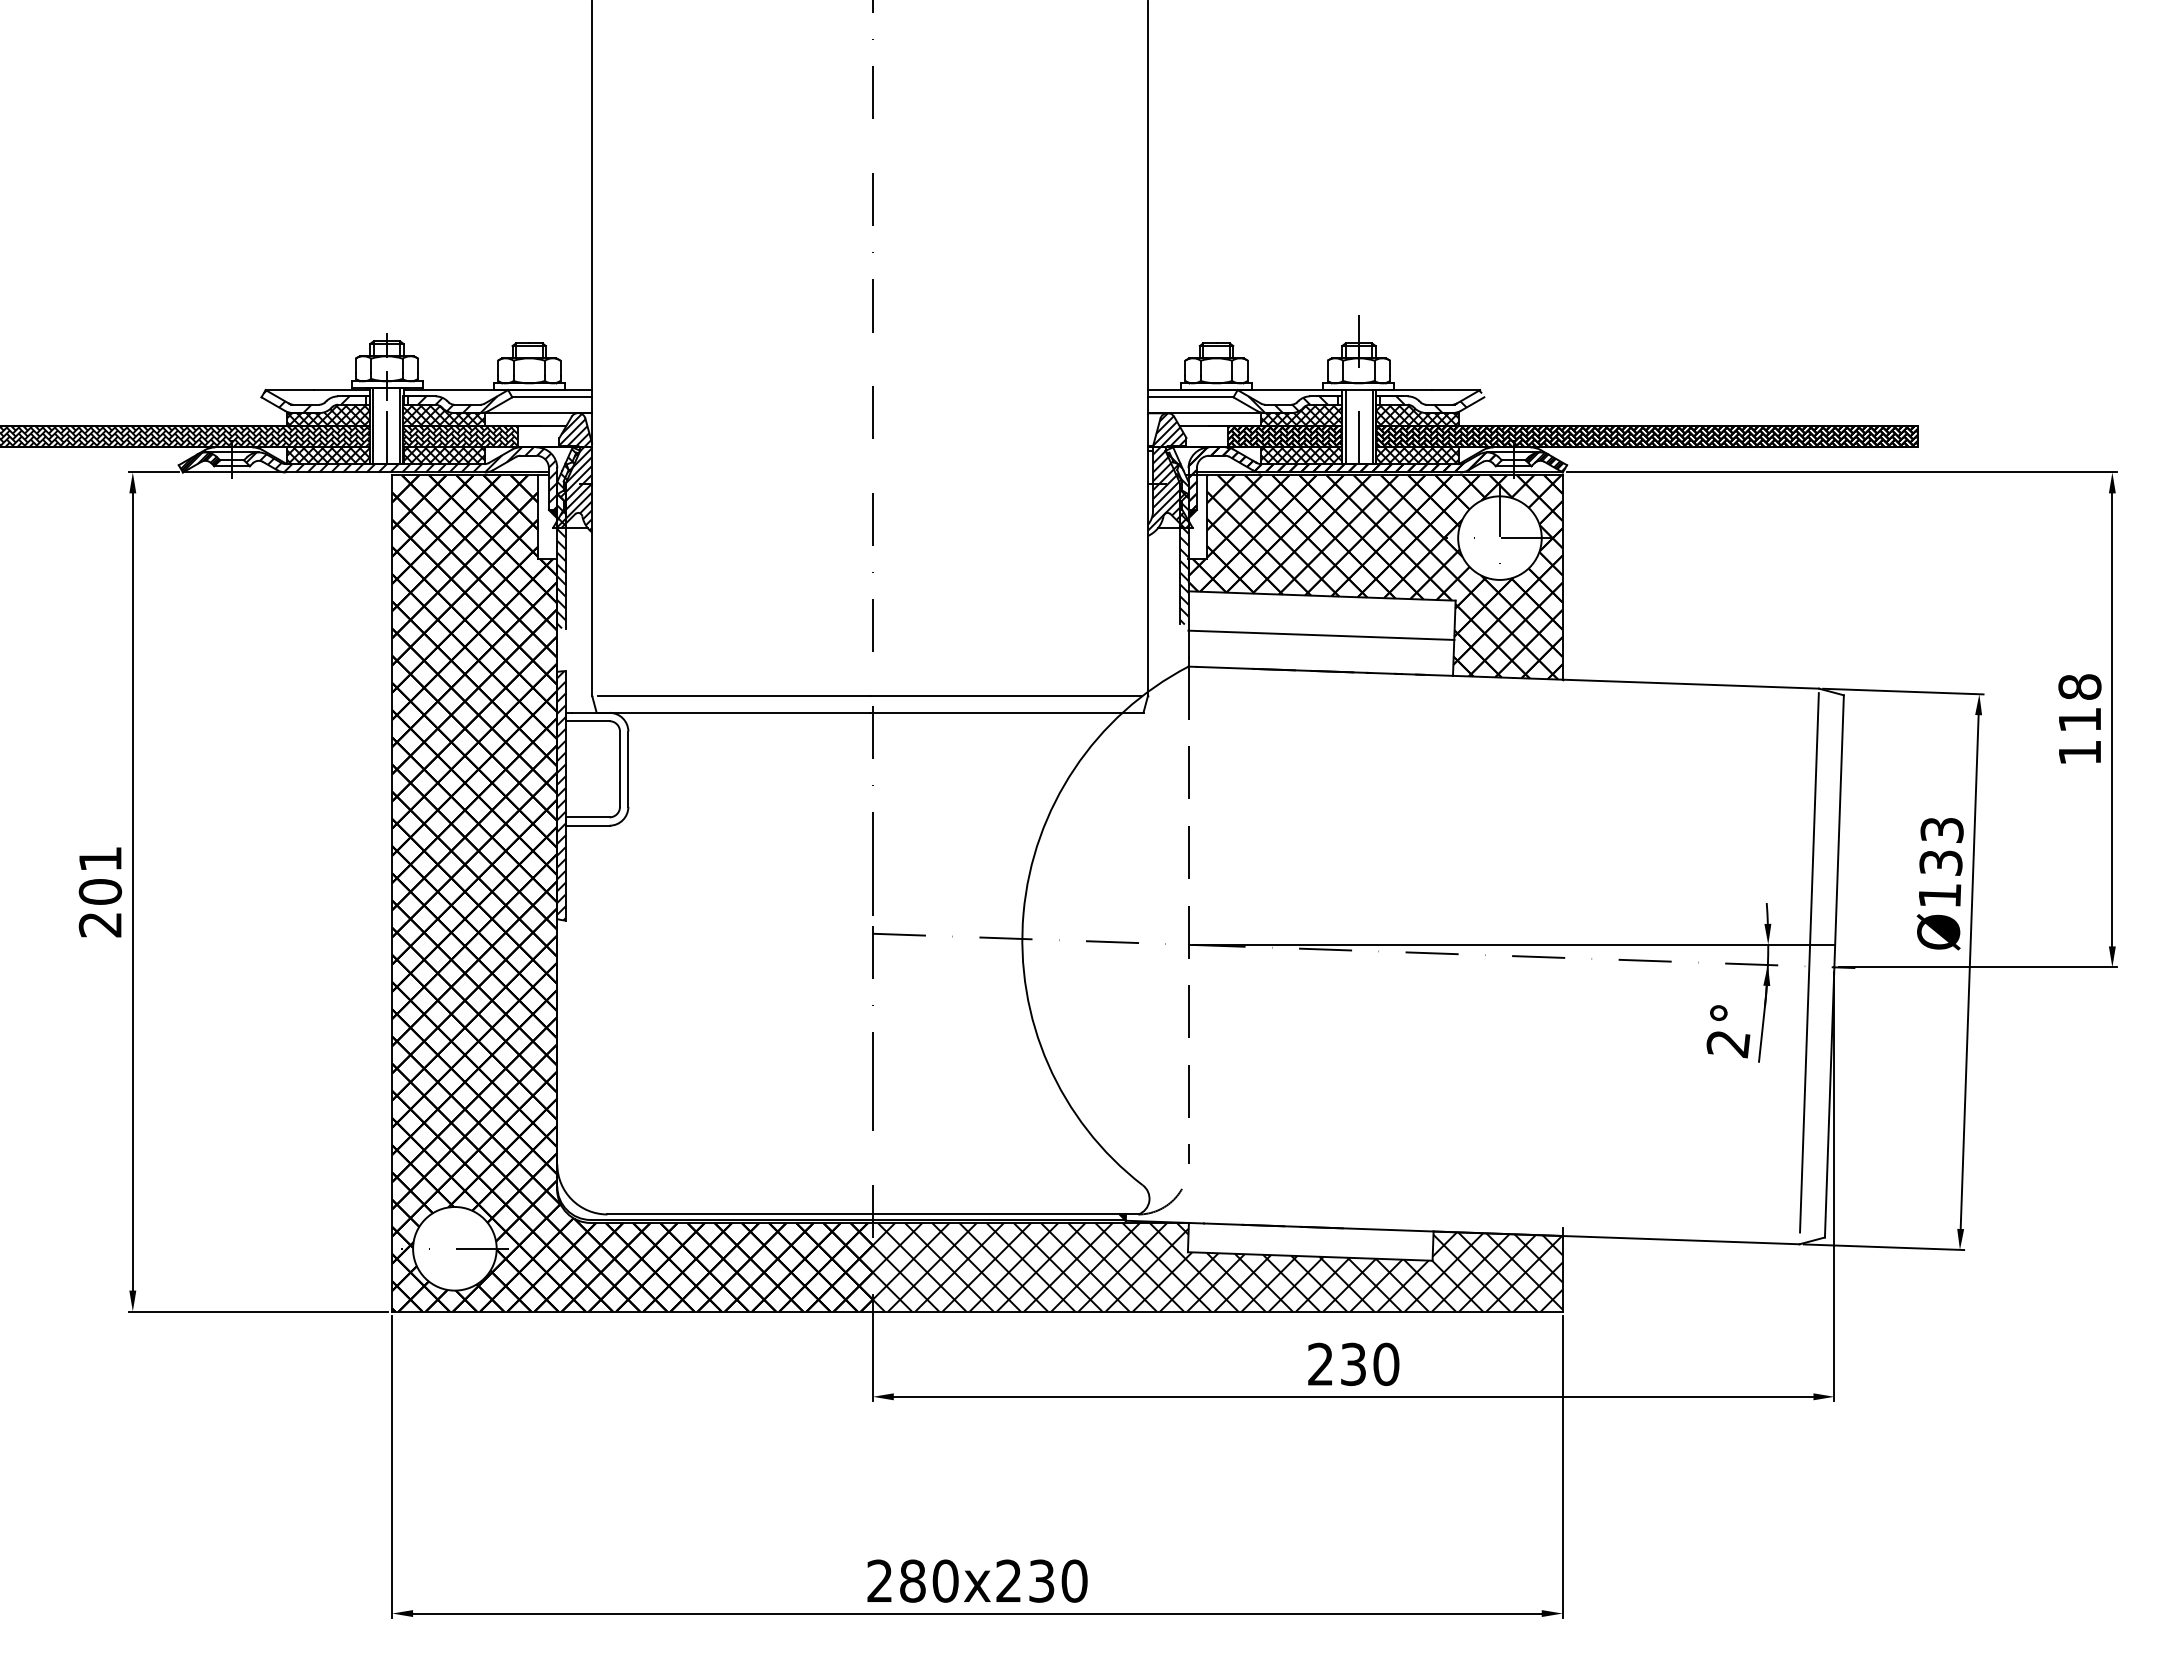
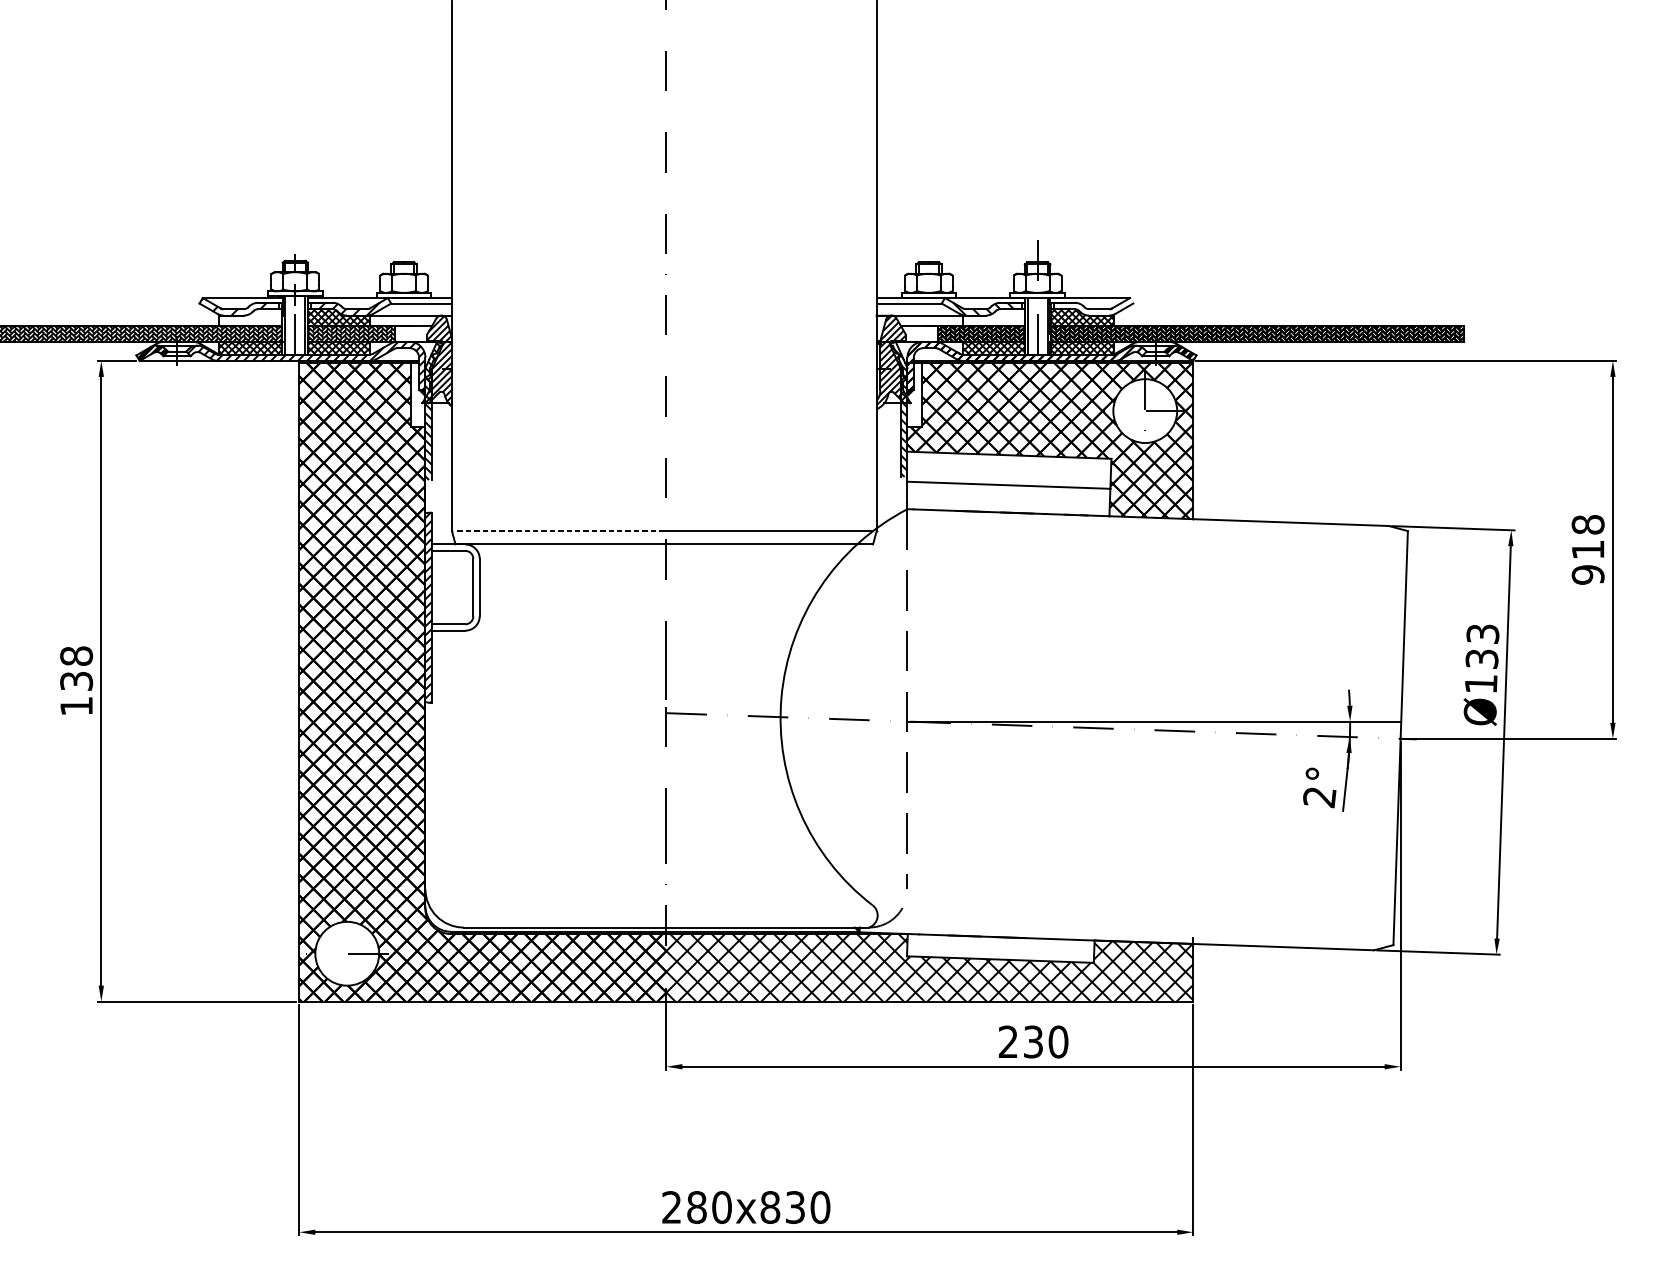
hatch: (1439, 401) -> (1099, 306), removed
hatch: (327, 415) -> (249, 317), removed
hatch: (1301, 415) -> (993, 317), removed
line: (733, 695) -> (560, 531), solid -> dashed
text: (2079, 752) -> (1587, 574), 118 -> 918
text: (100, 891) -> (76, 680), 201 -> 138
line: (1809, 962) -> (1381, 735), removed
text: (1008, 1580) -> (770, 1207), 280x230 -> 280x830

